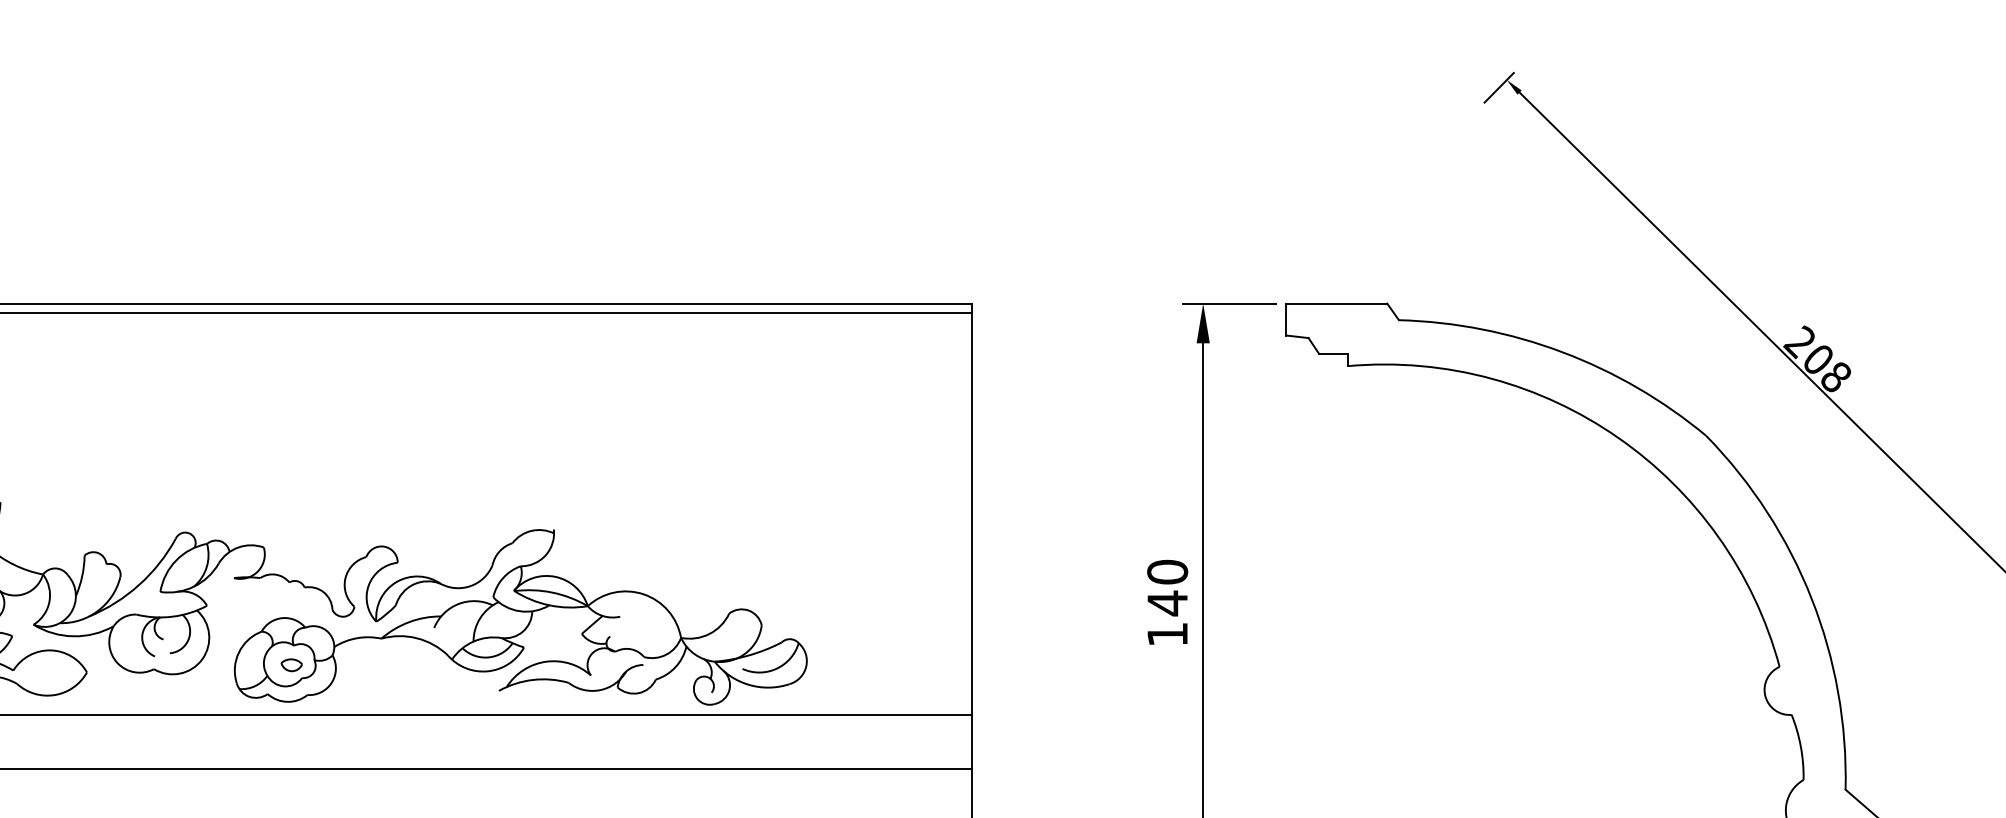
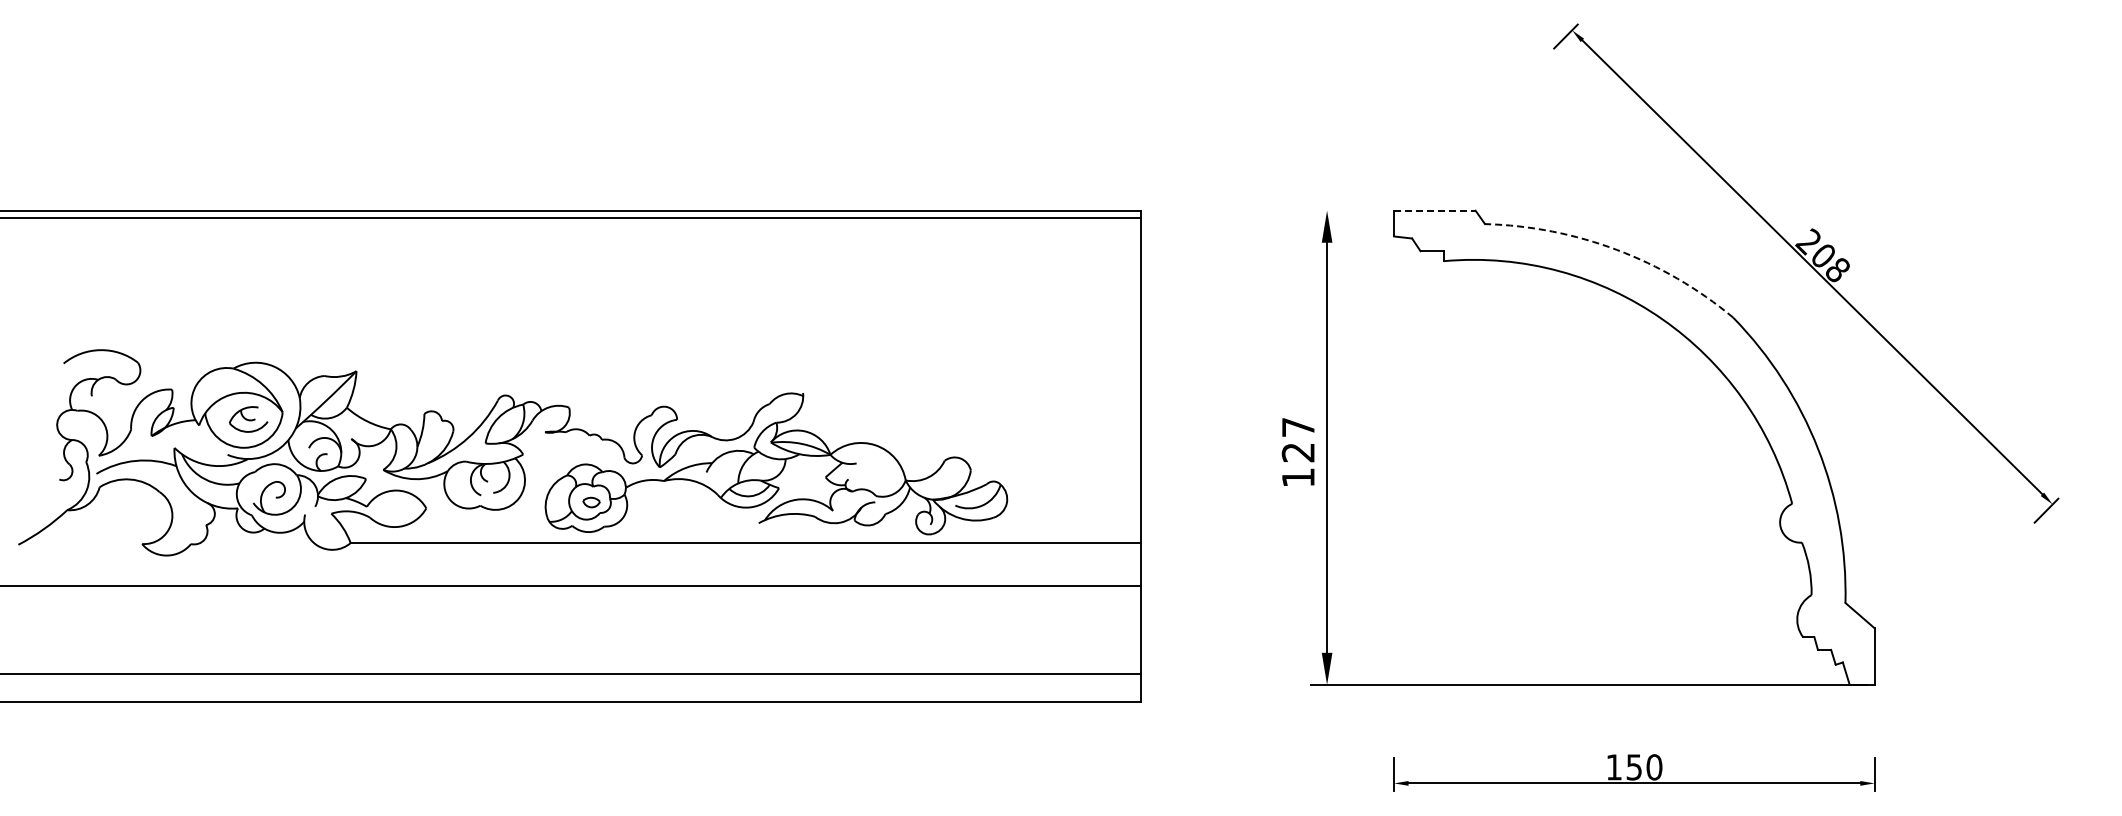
line: (1229, 303) -> (1348, 210), removed
line: (1336, 303) -> (1434, 210), solid -> dashed
arc: (1561, 351) -> (1616, 249), solid -> dashed
text: (1166, 588) -> (1297, 440), 140 -> 127

